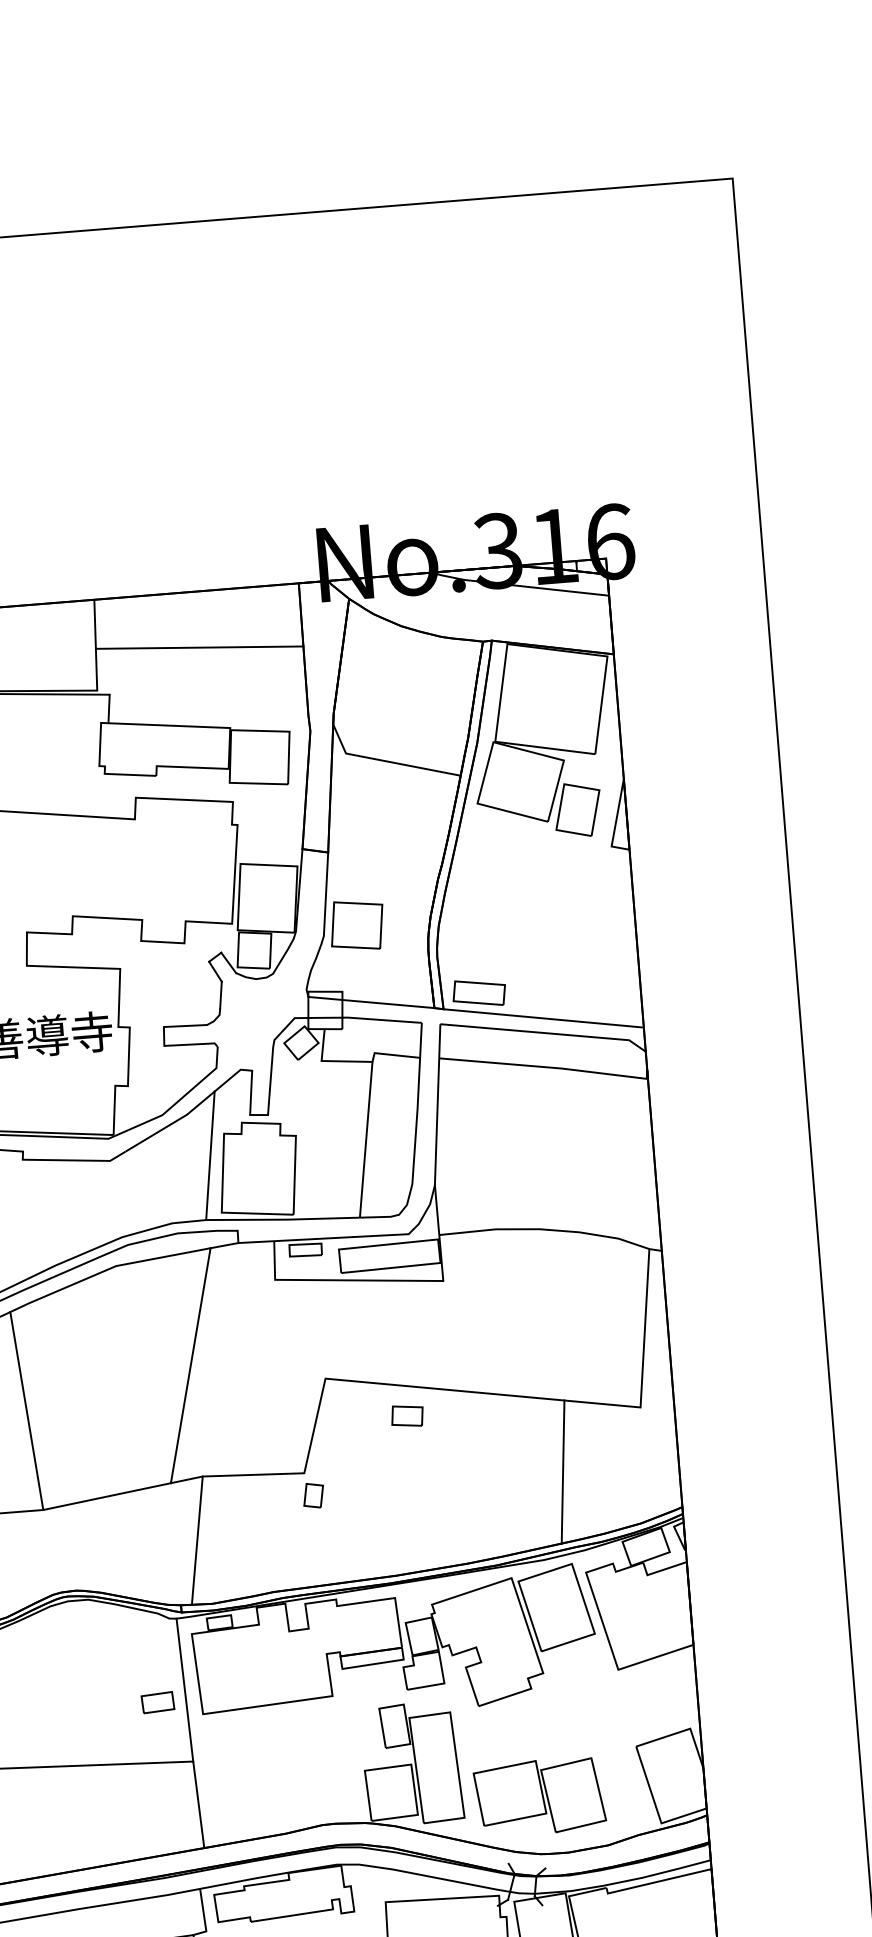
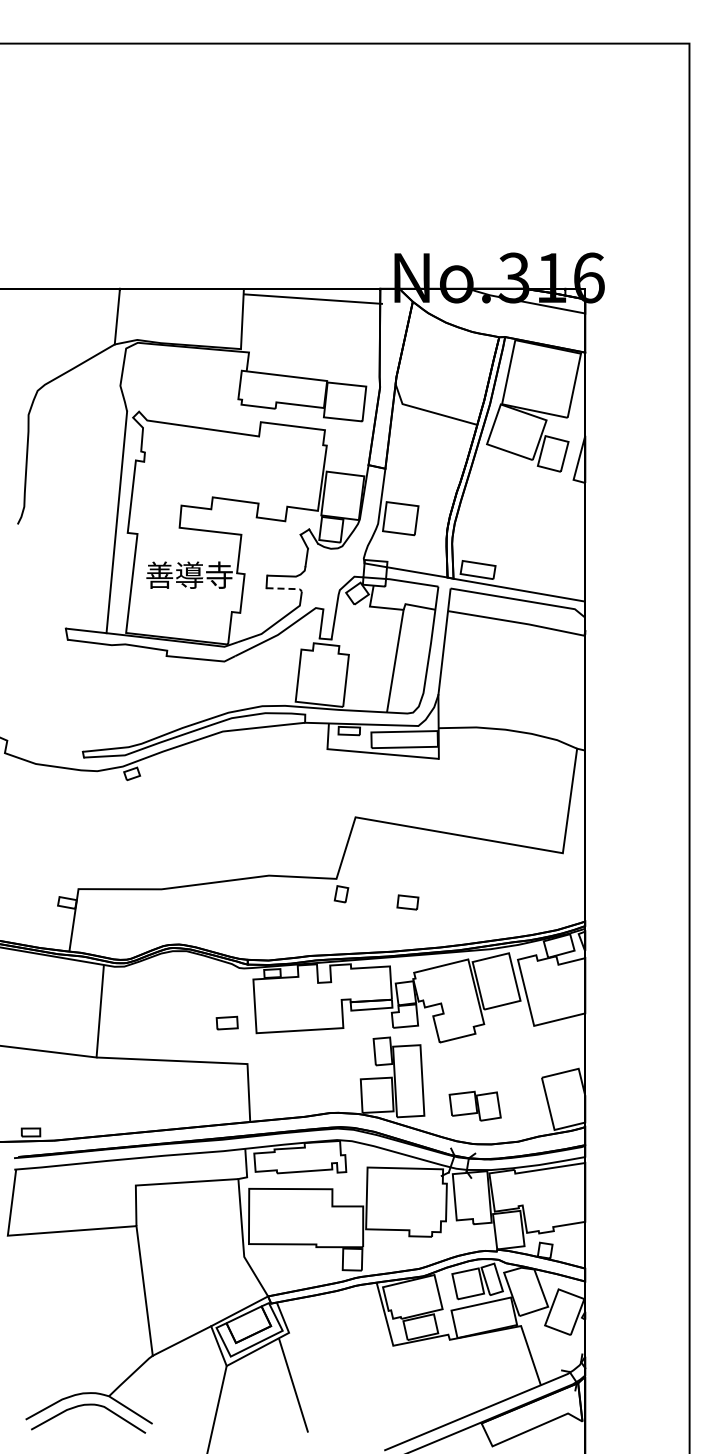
line: (200, 646) -> (313, 298), moved
line: (194, 1043) -> (286, 588), solid -> dashed
line: (209, 1155) -> (290, 663), removed
line: (190, 1365) -> (266, 801), removed
line: (26, 1410) -> (155, 822), removed
part: (406, 1416) -> (407, 902), moved
line: (562, 1471) -> (507, 891), removed
line: (196, 1540) -> (261, 917), removed
line: (184, 1690) -> (245, 1016), removed
part: (538, 1797) -> (474, 1106), size x0.6

